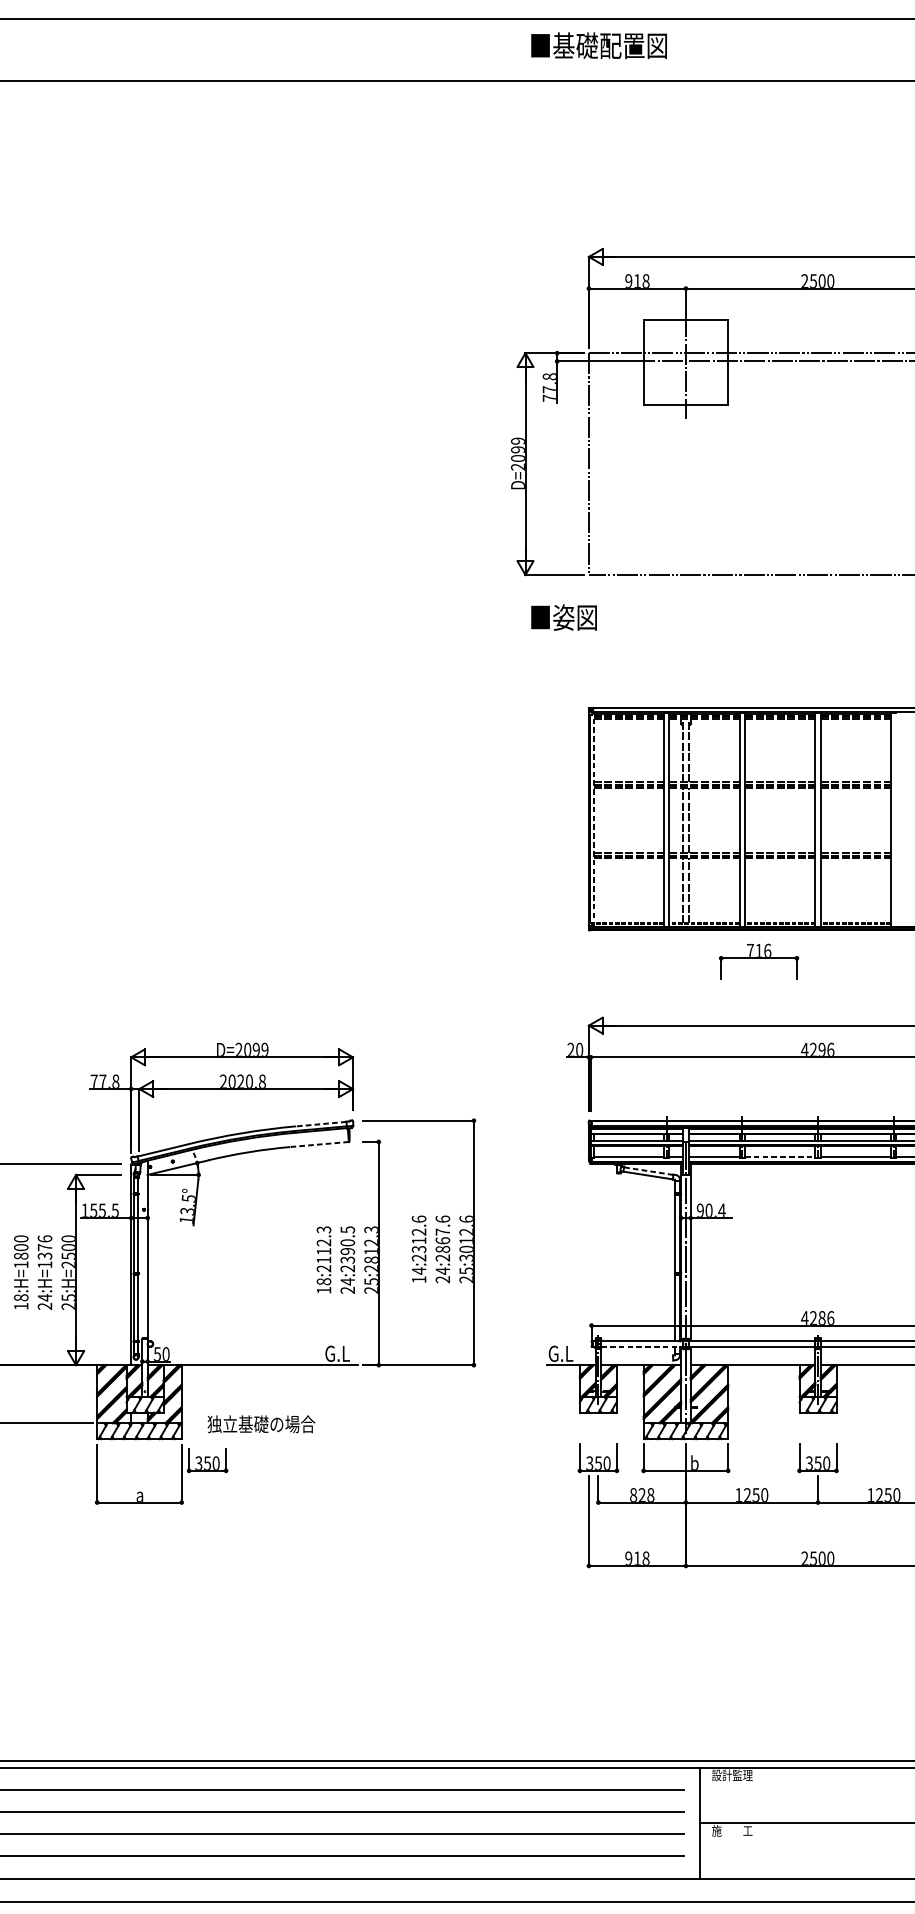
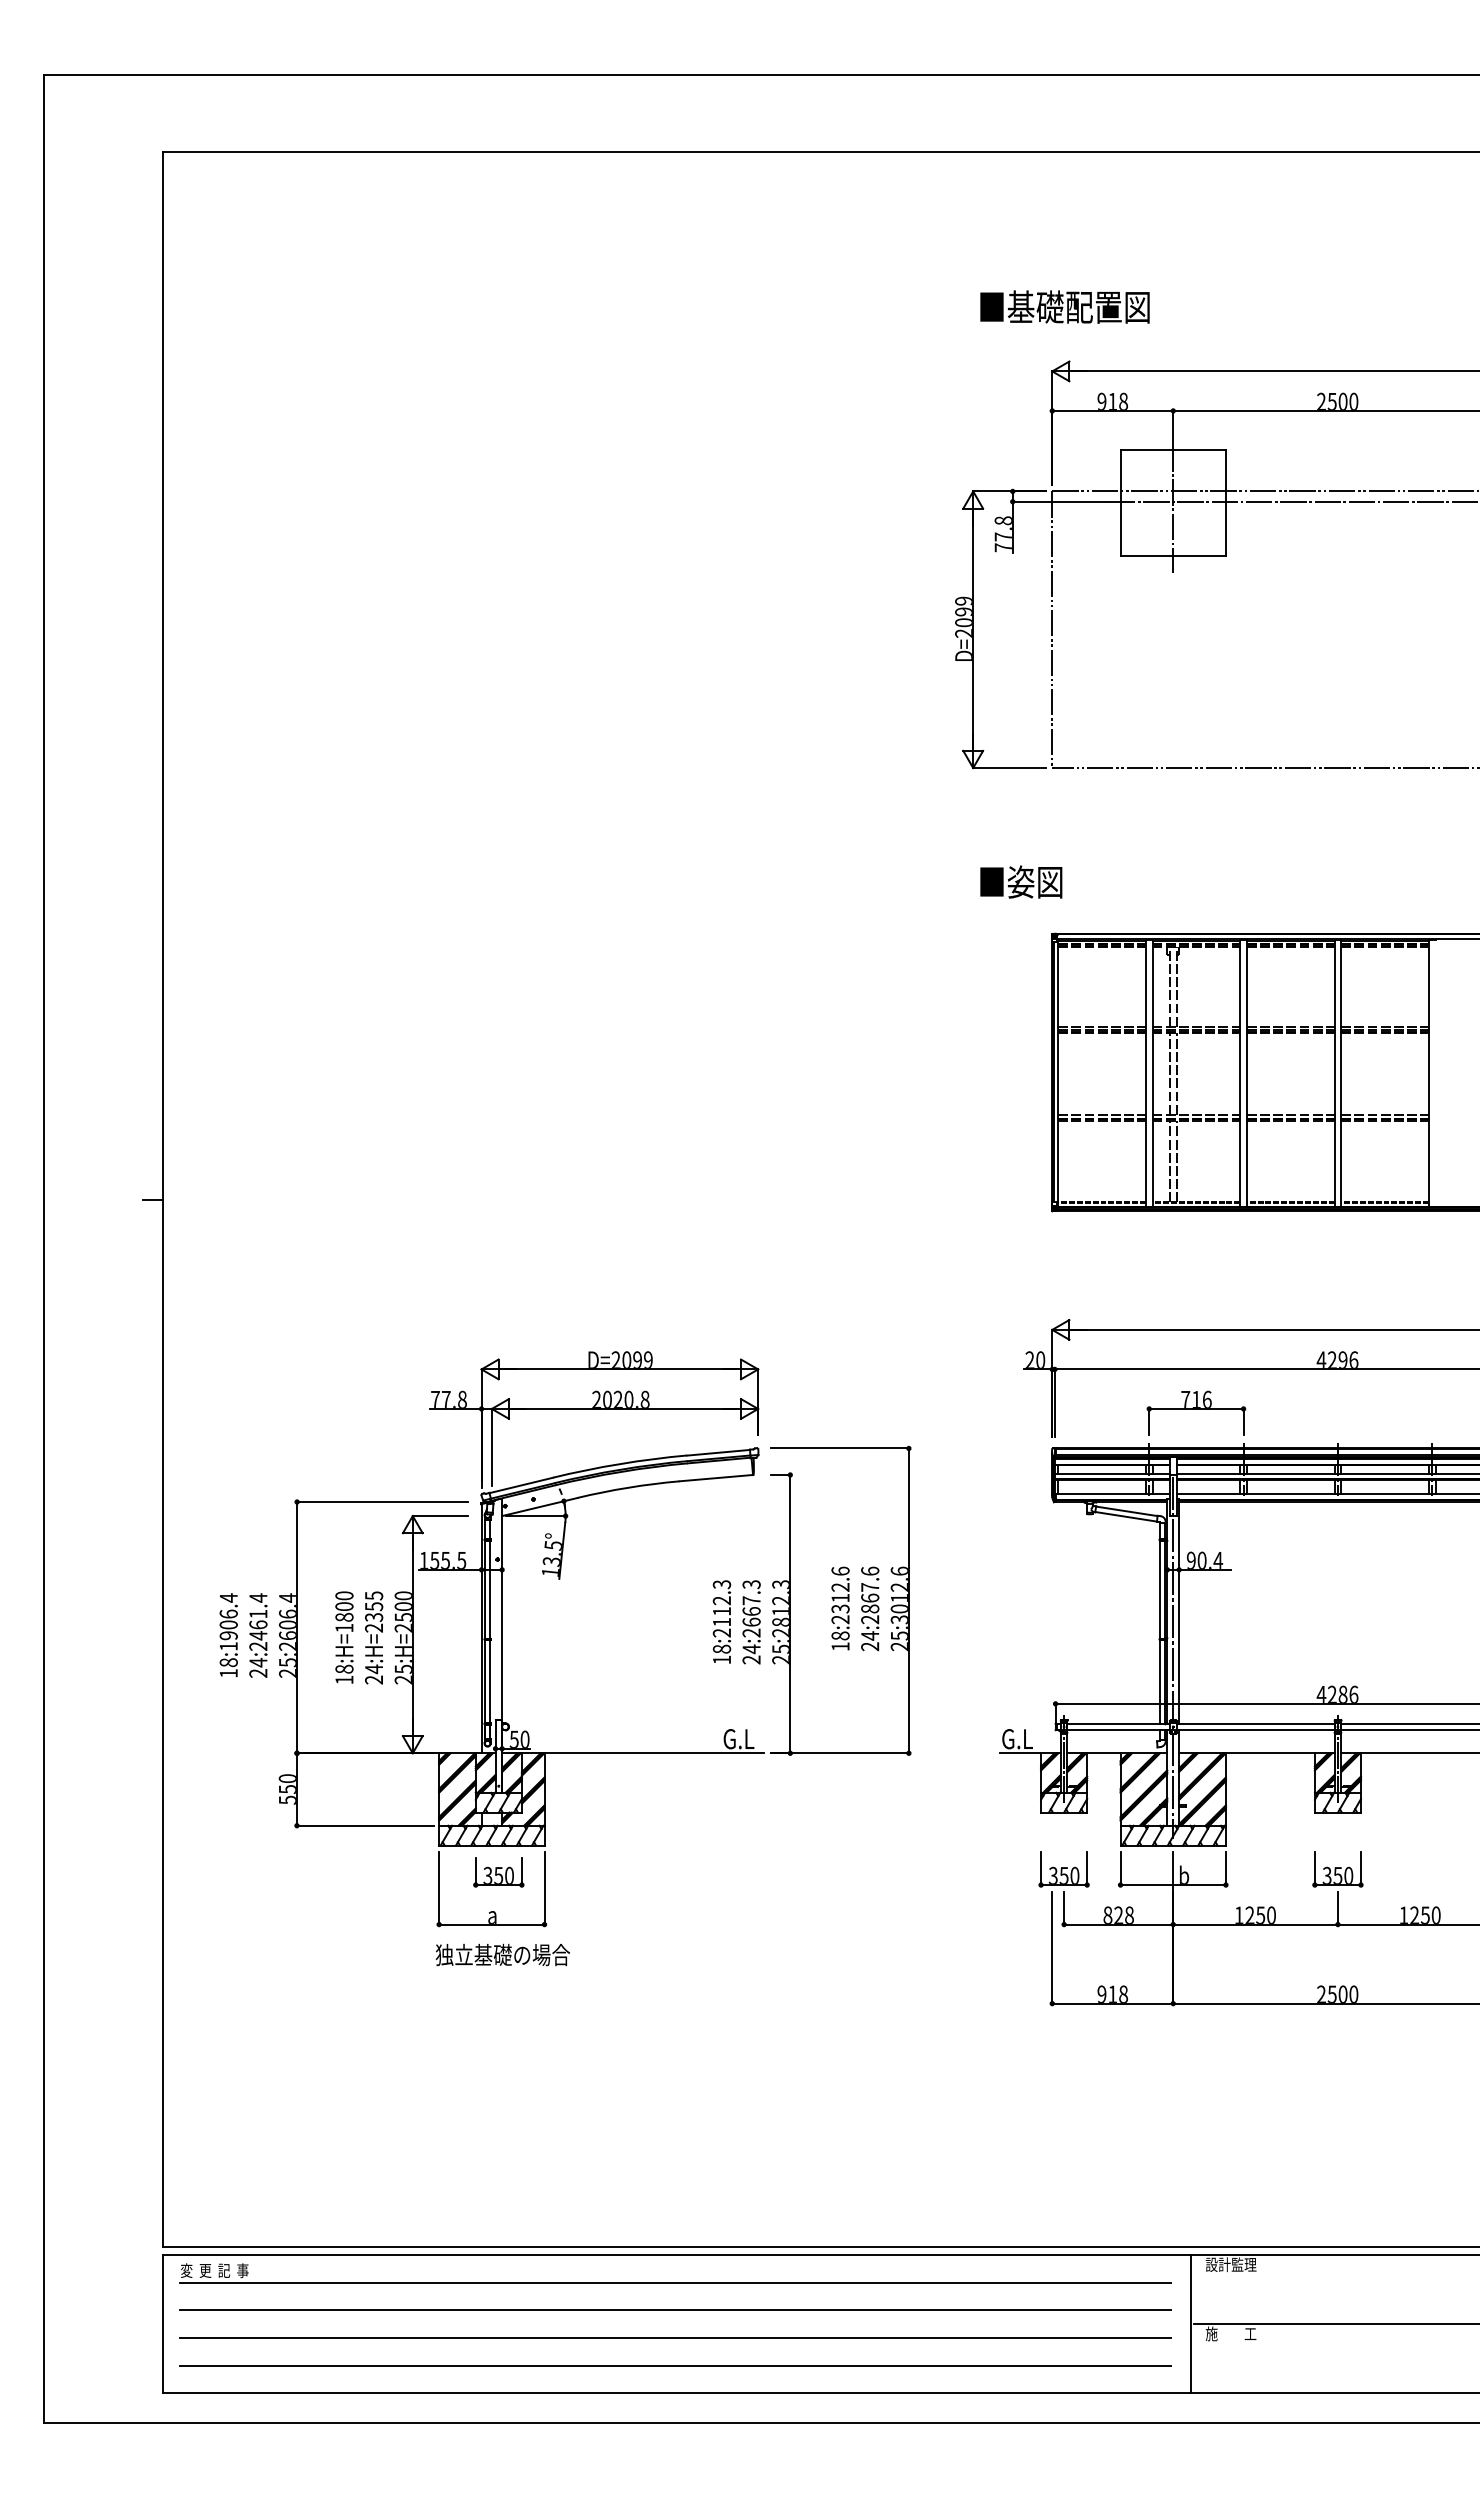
text: (598, 45) -> (1064, 306), moved
text: (564, 617) -> (1021, 881), moved
line: (593, 819) -> (1058, 1073), dashed -> solid
part: (759, 961) -> (1196, 1412), moved
line: (321, 1123) -> (718, 1452), dashed -> solid
line: (319, 1144) -> (716, 1478), dashed -> solid
line: (779, 1156) -> (1290, 1493), dashed -> solid
line: (648, 1171) -> (1126, 1511), dashed -> solid
text: (347, 1245) -> (751, 1603), 24:2390.5 -> 24:2667.3
text: (45, 1251) -> (374, 1611), 24:H=1376 -> 24:H=2355
text: (419, 1270) -> (840, 1635), 14:2312.6 -> 18:2312.6
line: (642, 1346) -> (1119, 1730), dashed -> solid
text: (261, 1423) -> (502, 1954), moved
part: (207, 1460) -> (498, 1872), moved

